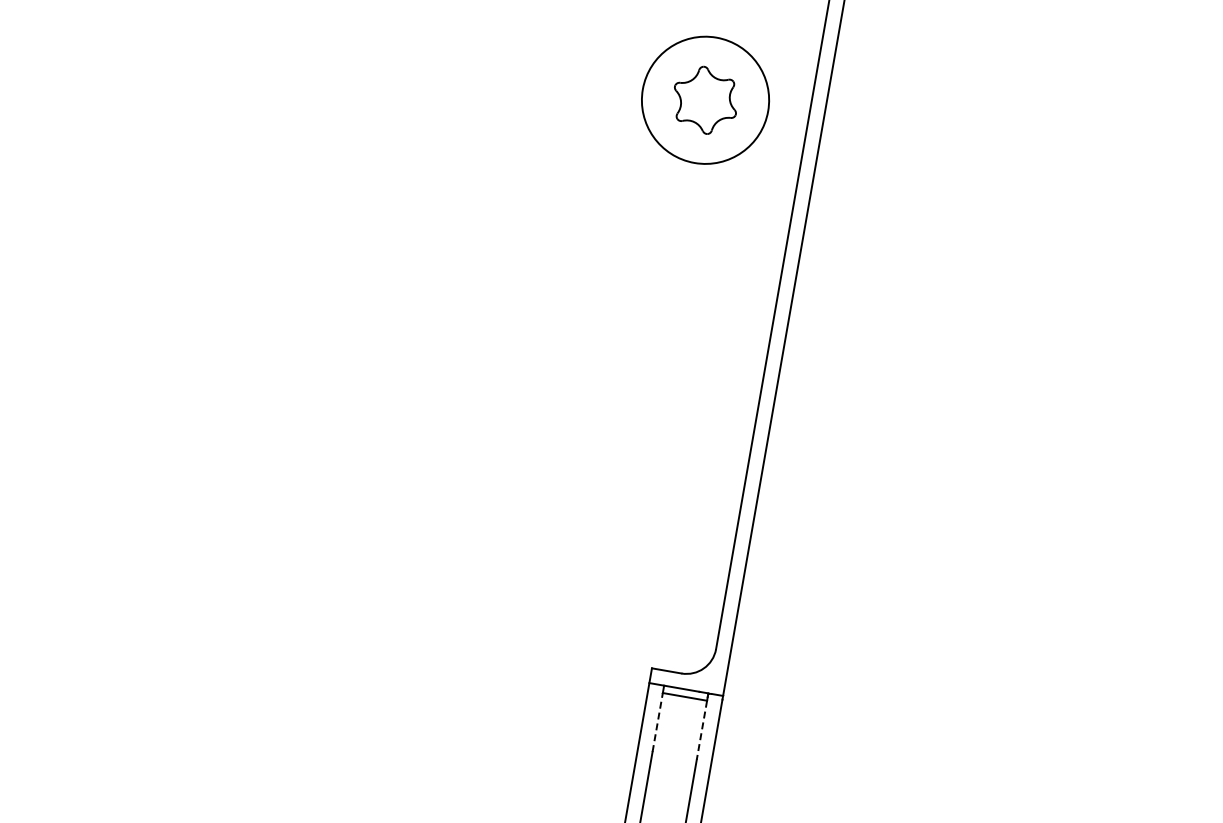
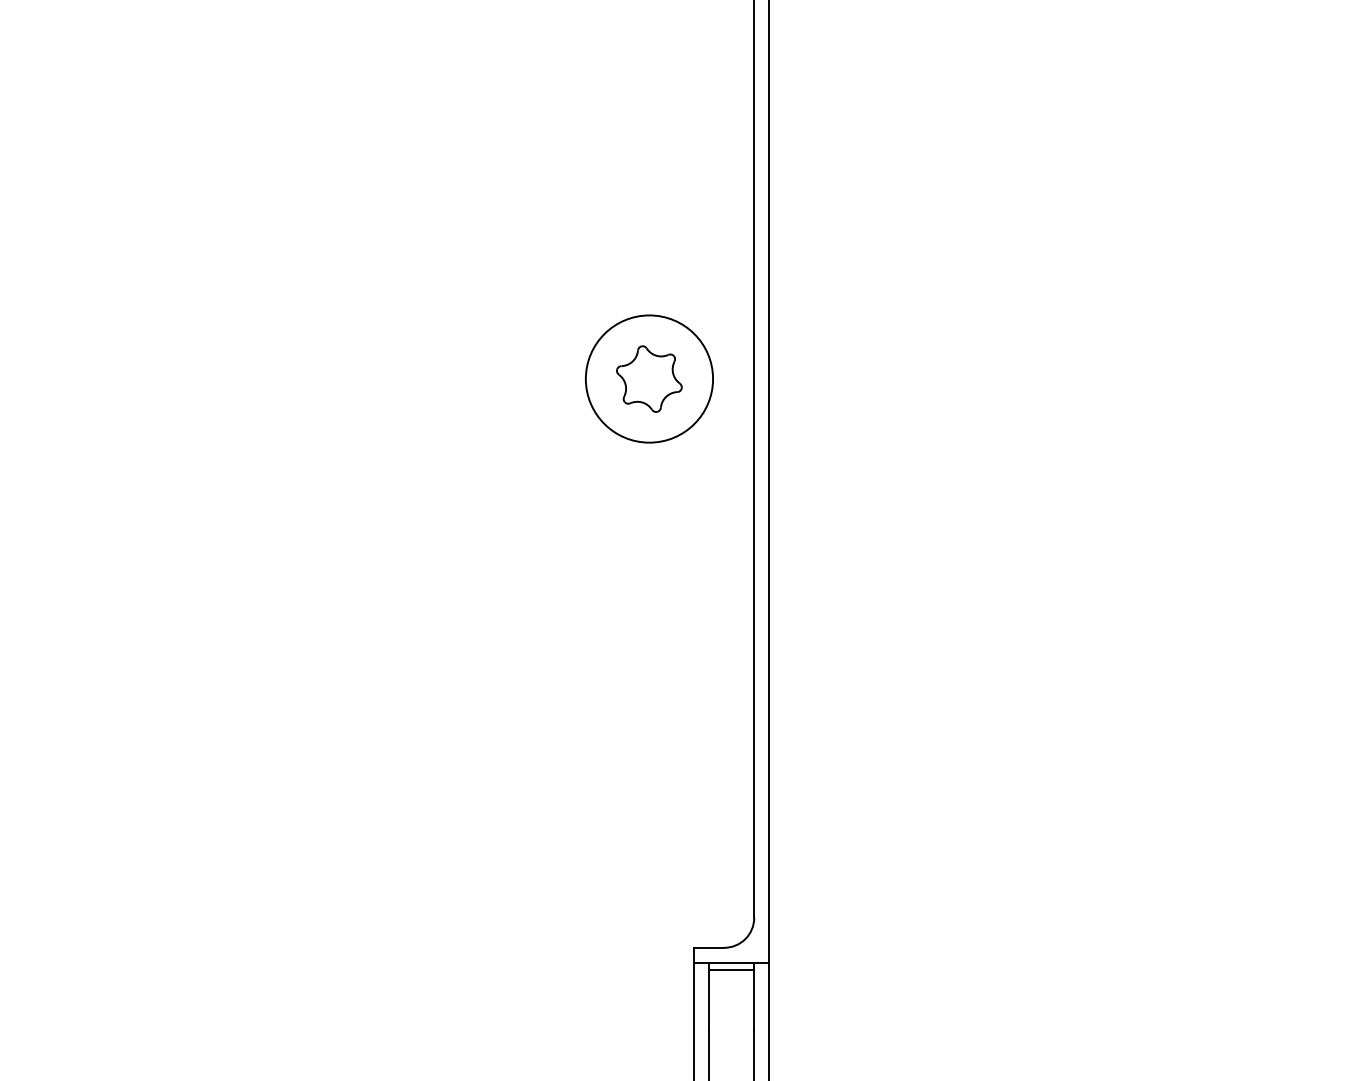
line: (657, 722) -> (709, 1000), dashed -> solid
line: (702, 730) -> (754, 1000), dashed -> solid

